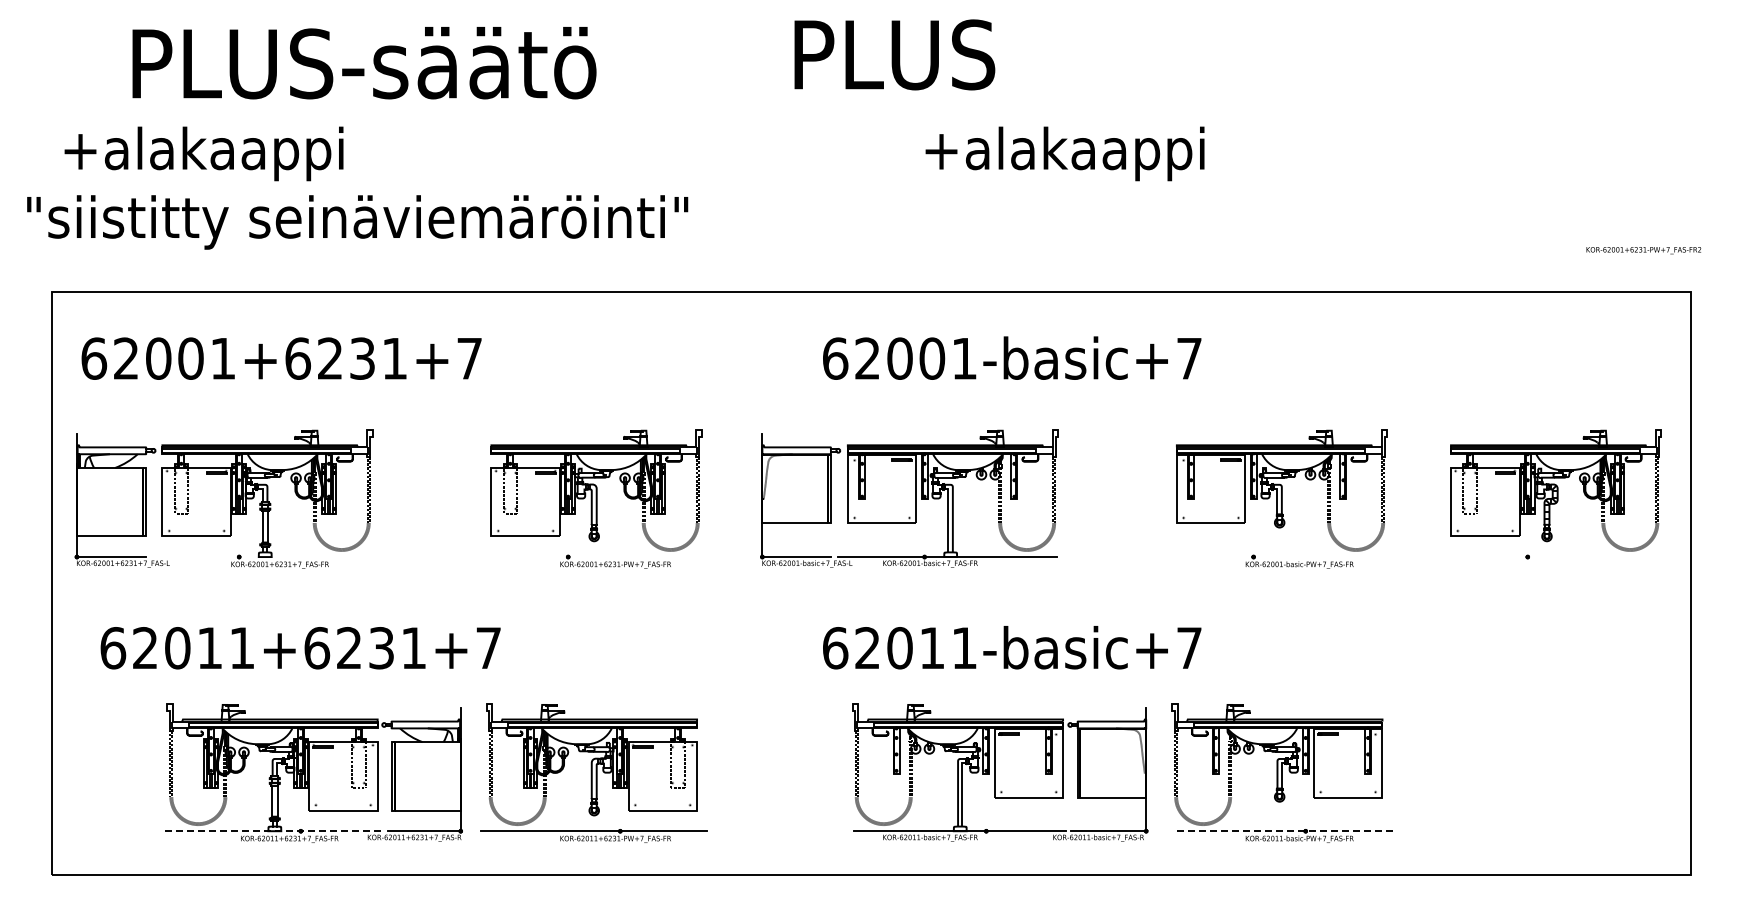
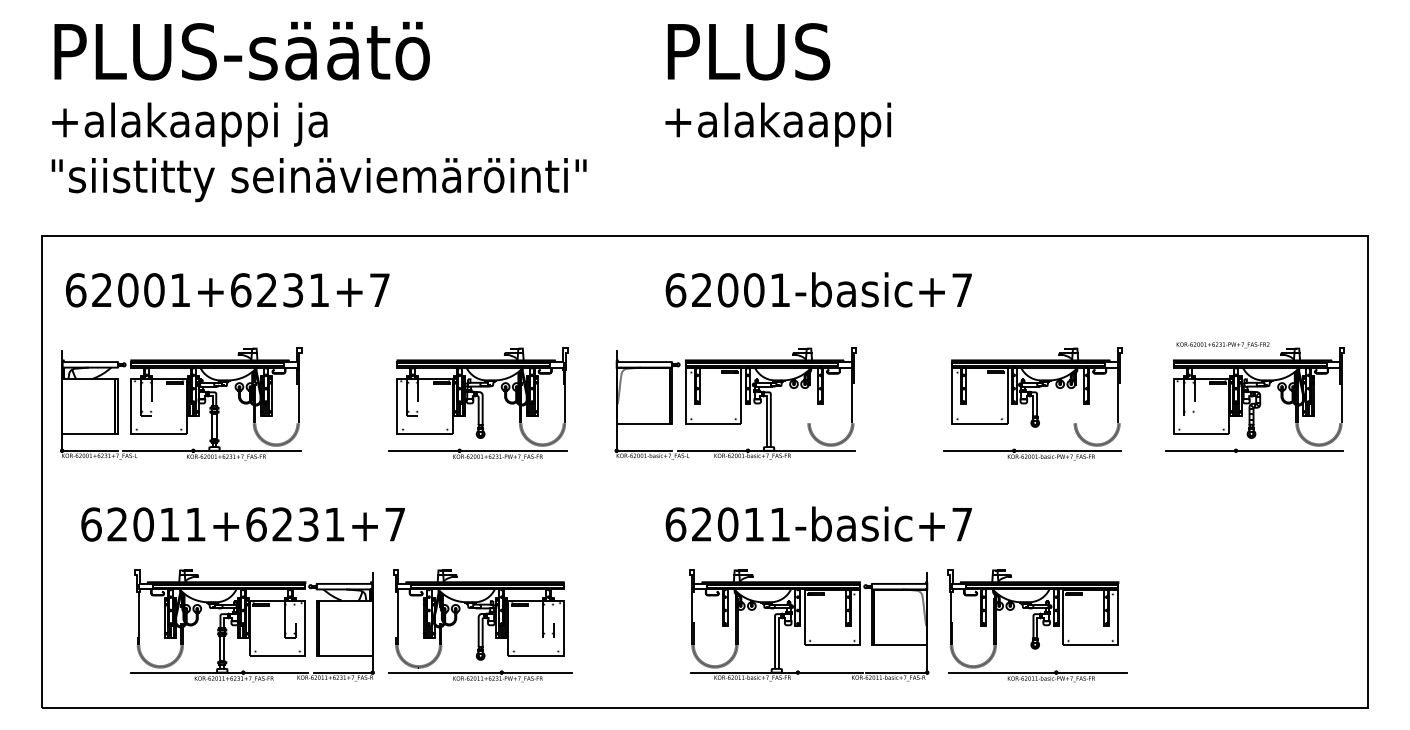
text: (894, 54) -> (748, 51), moved
text: (364, 63) -> (242, 51), moved
text: (383, 153) -> (310, 124), +alakaappi -> +alakaappi ja
text: (1064, 153) -> (777, 124), moved
text: (357, 222) -> (319, 180), moved
text: (1643, 250) -> (1222, 345), moved
line: (261, 557) -> (211, 451), added
line: (590, 557) -> (477, 451), added
line: (1276, 557) -> (1032, 451), added
line: (1550, 557) -> (1254, 451), added
line: (270, 831) -> (218, 672), dashed -> solid
line: (1282, 831) -> (1037, 672), dashed -> solid

